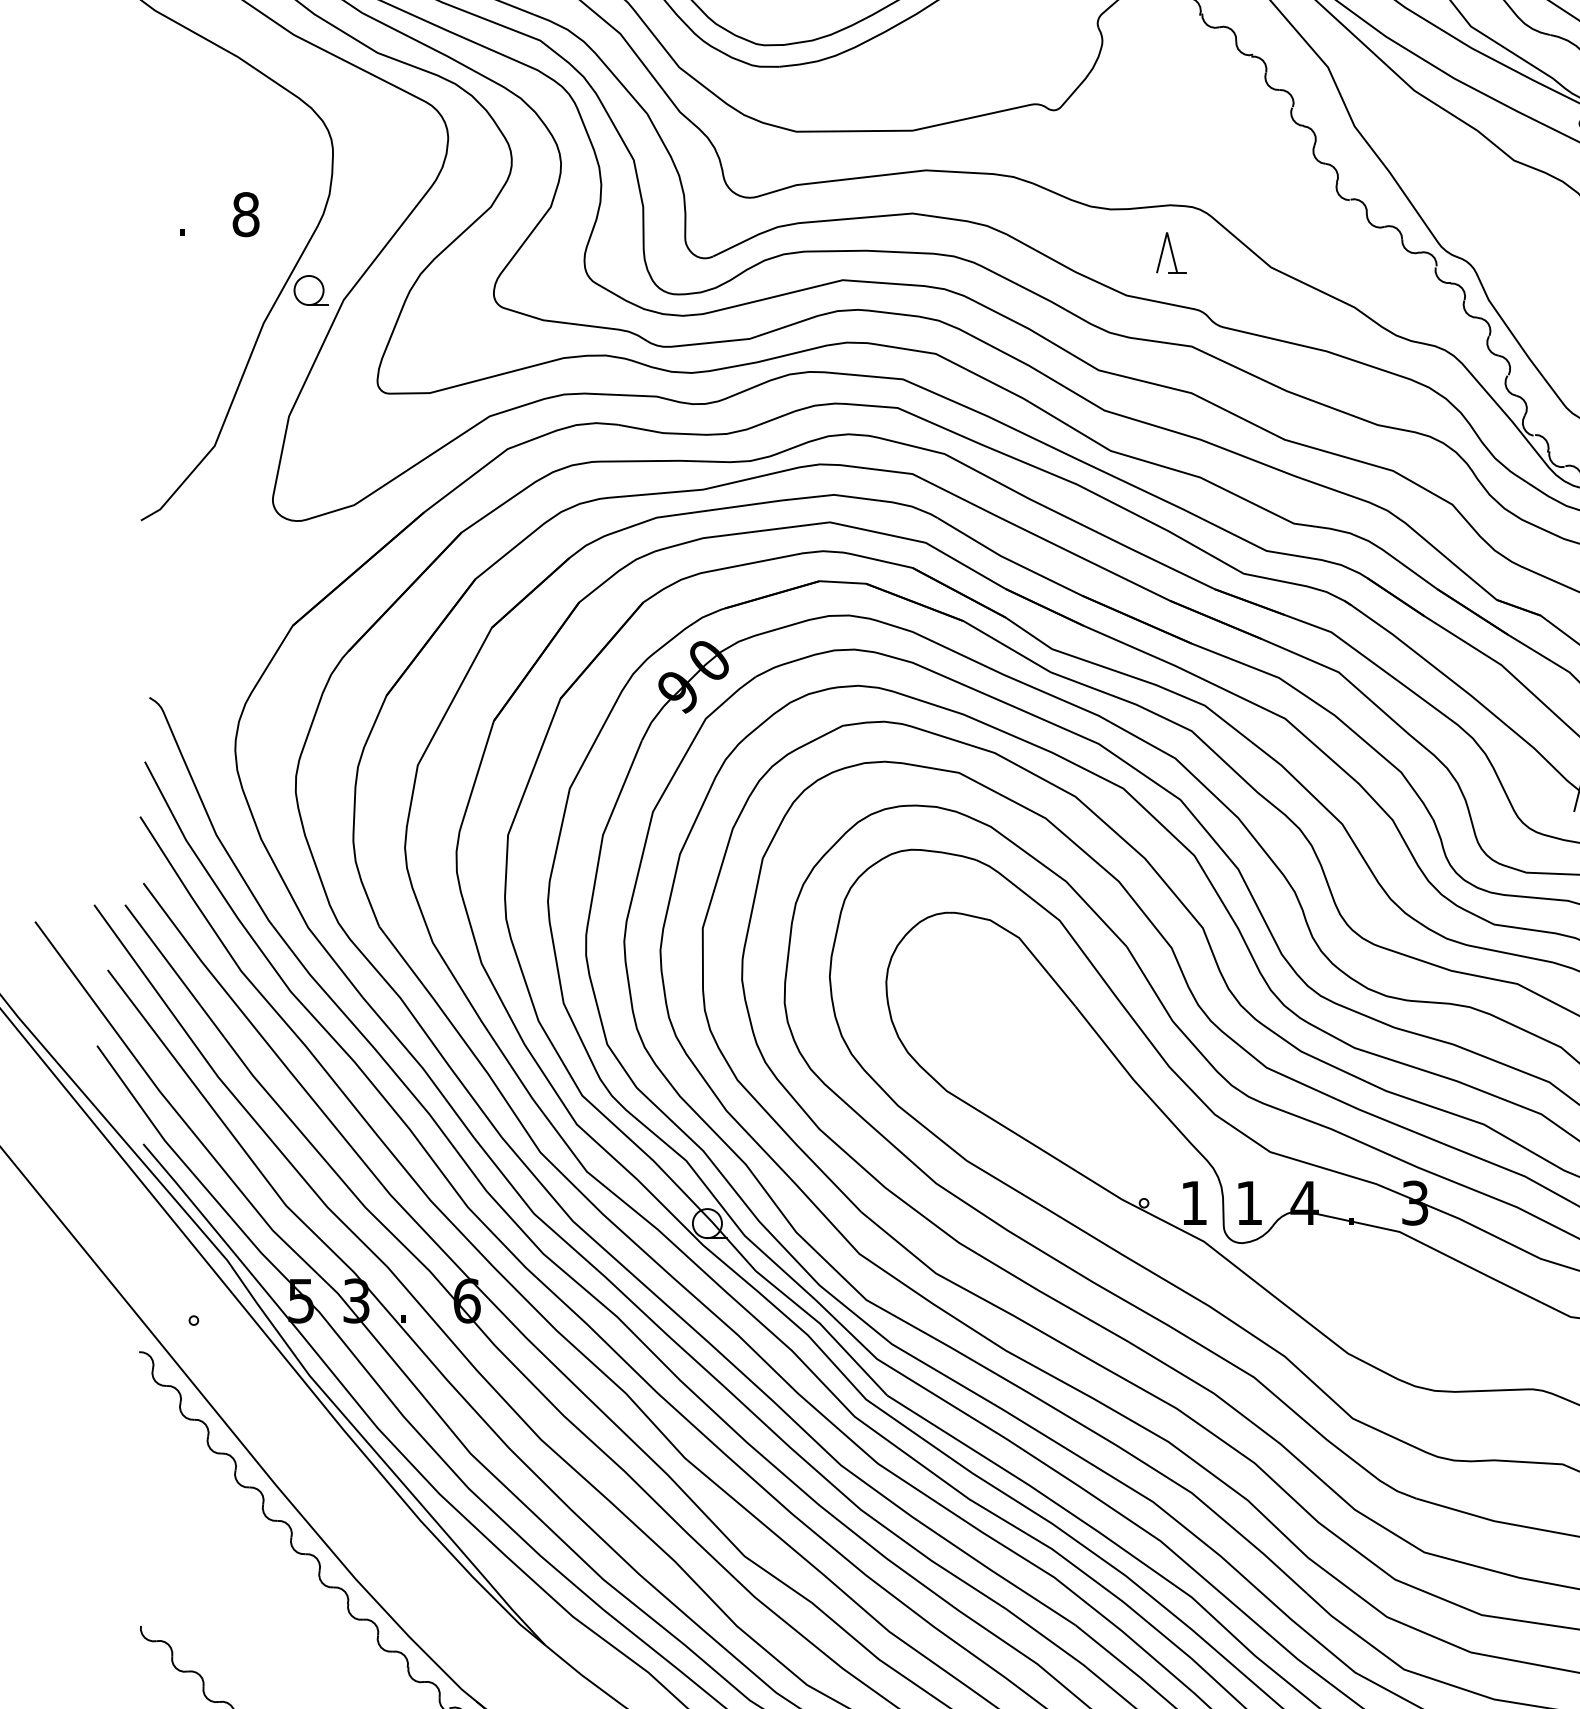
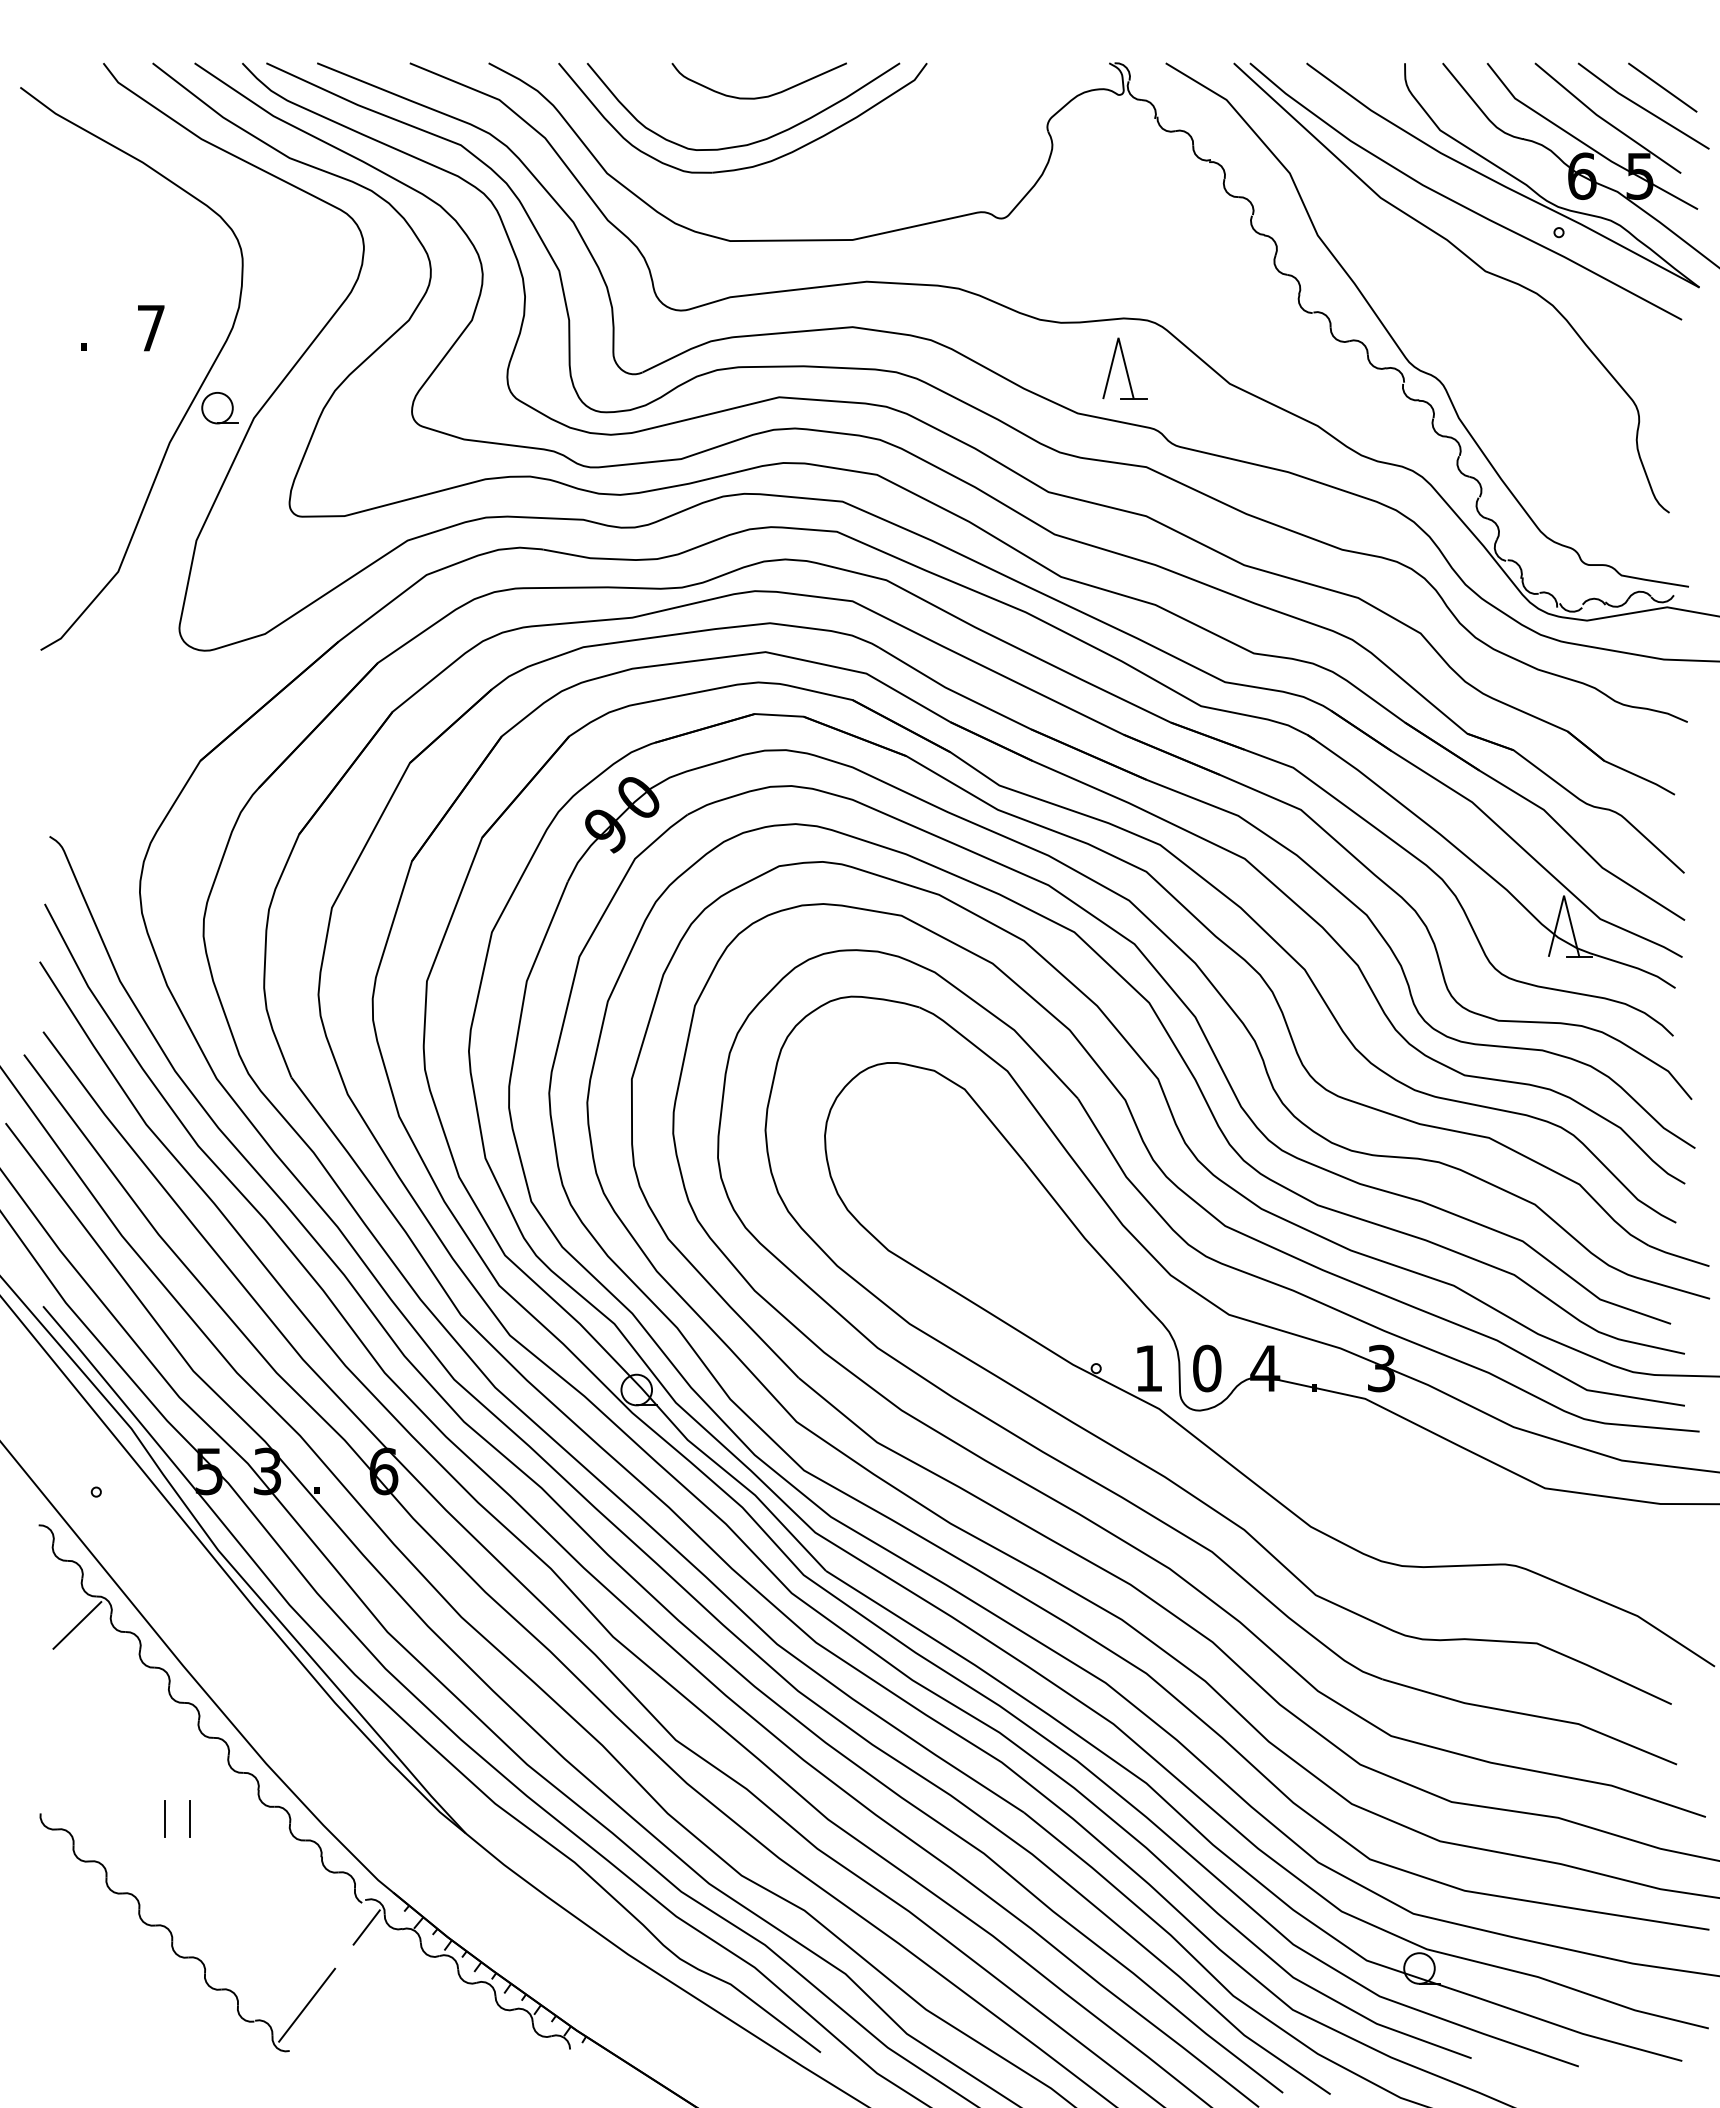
text: (246, 214) -> (151, 328), 8 -> 7
part: (1170, 252) -> (1124, 368), size x1.43
text: (1249, 1203) -> (1207, 1368), 1 -> 0
line: (175, 1447) -> (77, 1625), added
line: (259, 1630) -> (165, 1818), added
line: (282, 1630) -> (189, 1818), added

